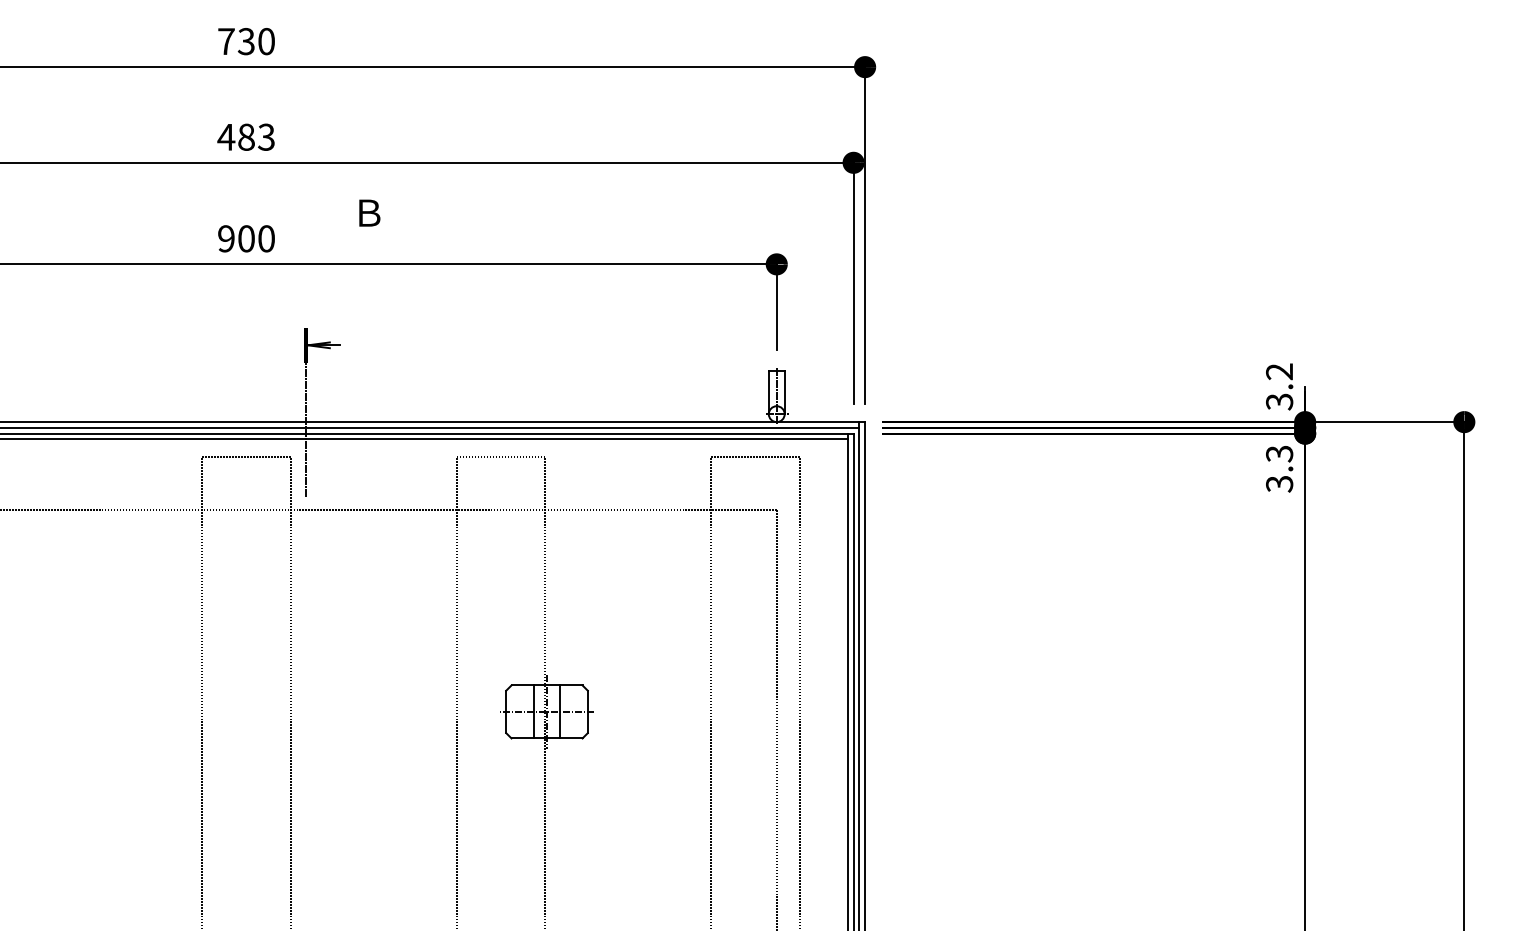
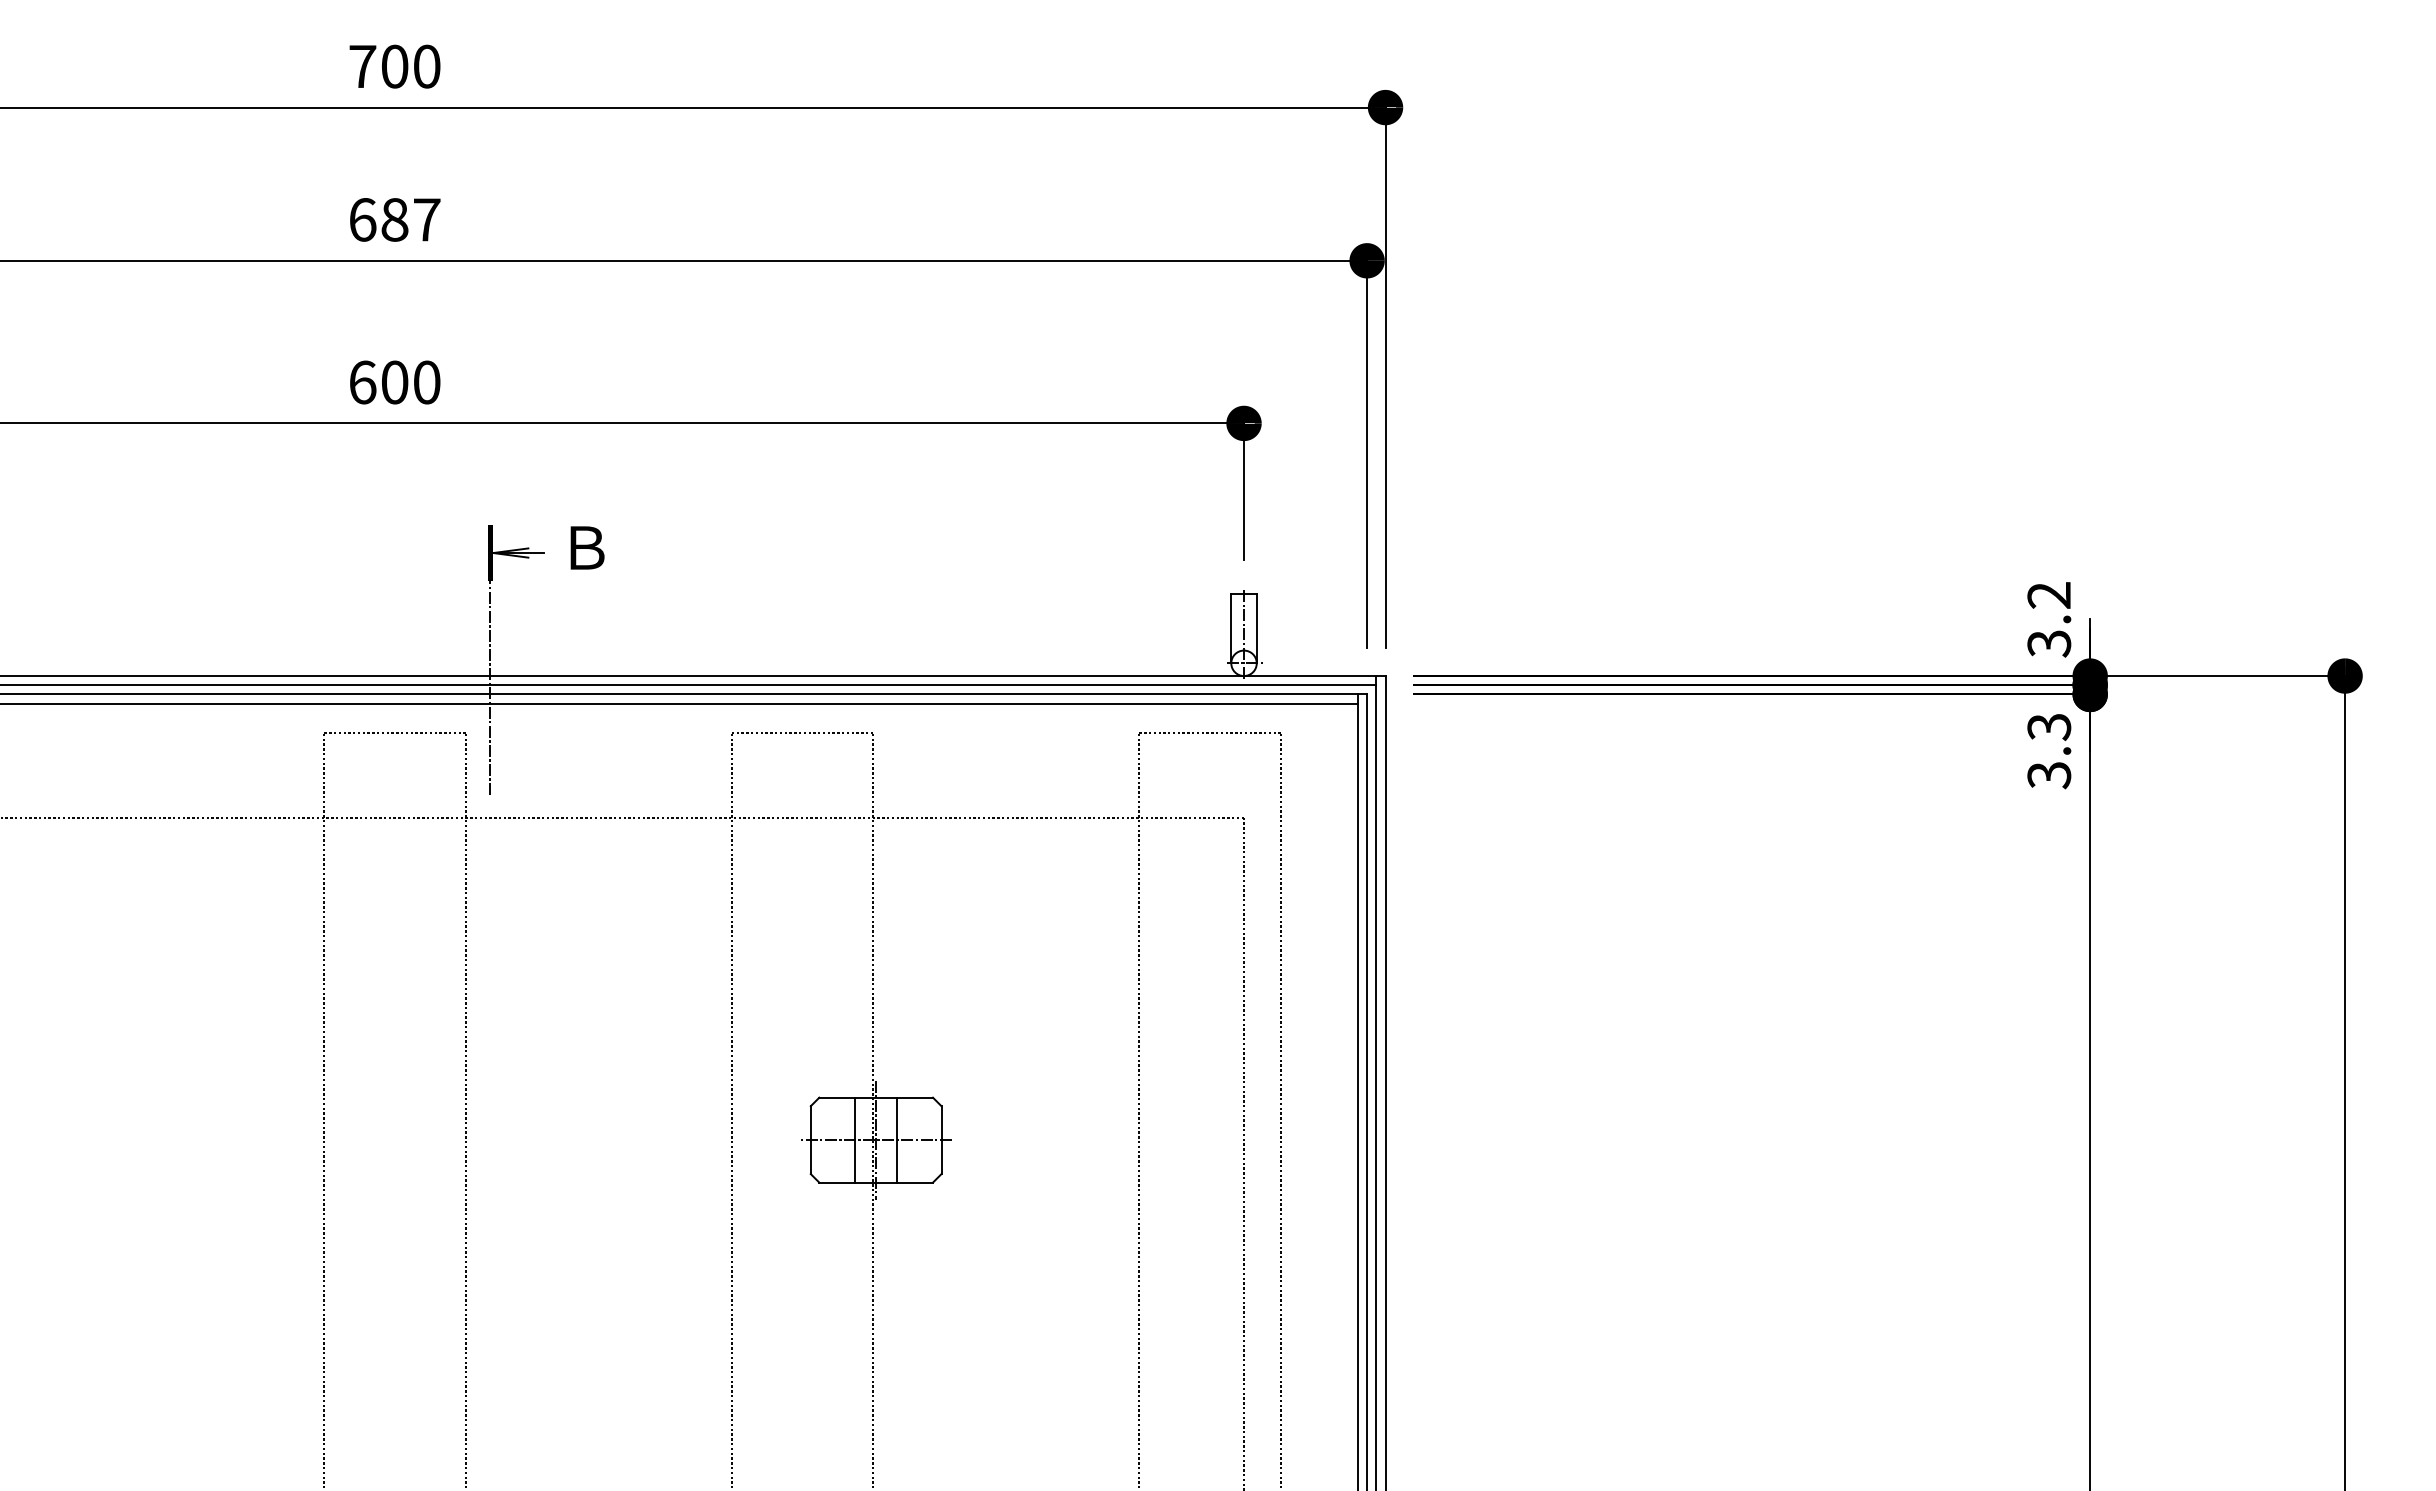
text: (245, 41) -> (393, 66), 730 -> 700
text: (245, 136) -> (393, 218), 483 -> 687
text: (369, 212) -> (587, 546), moved
text: (226, 238) -> (362, 381), 900 -> 600

